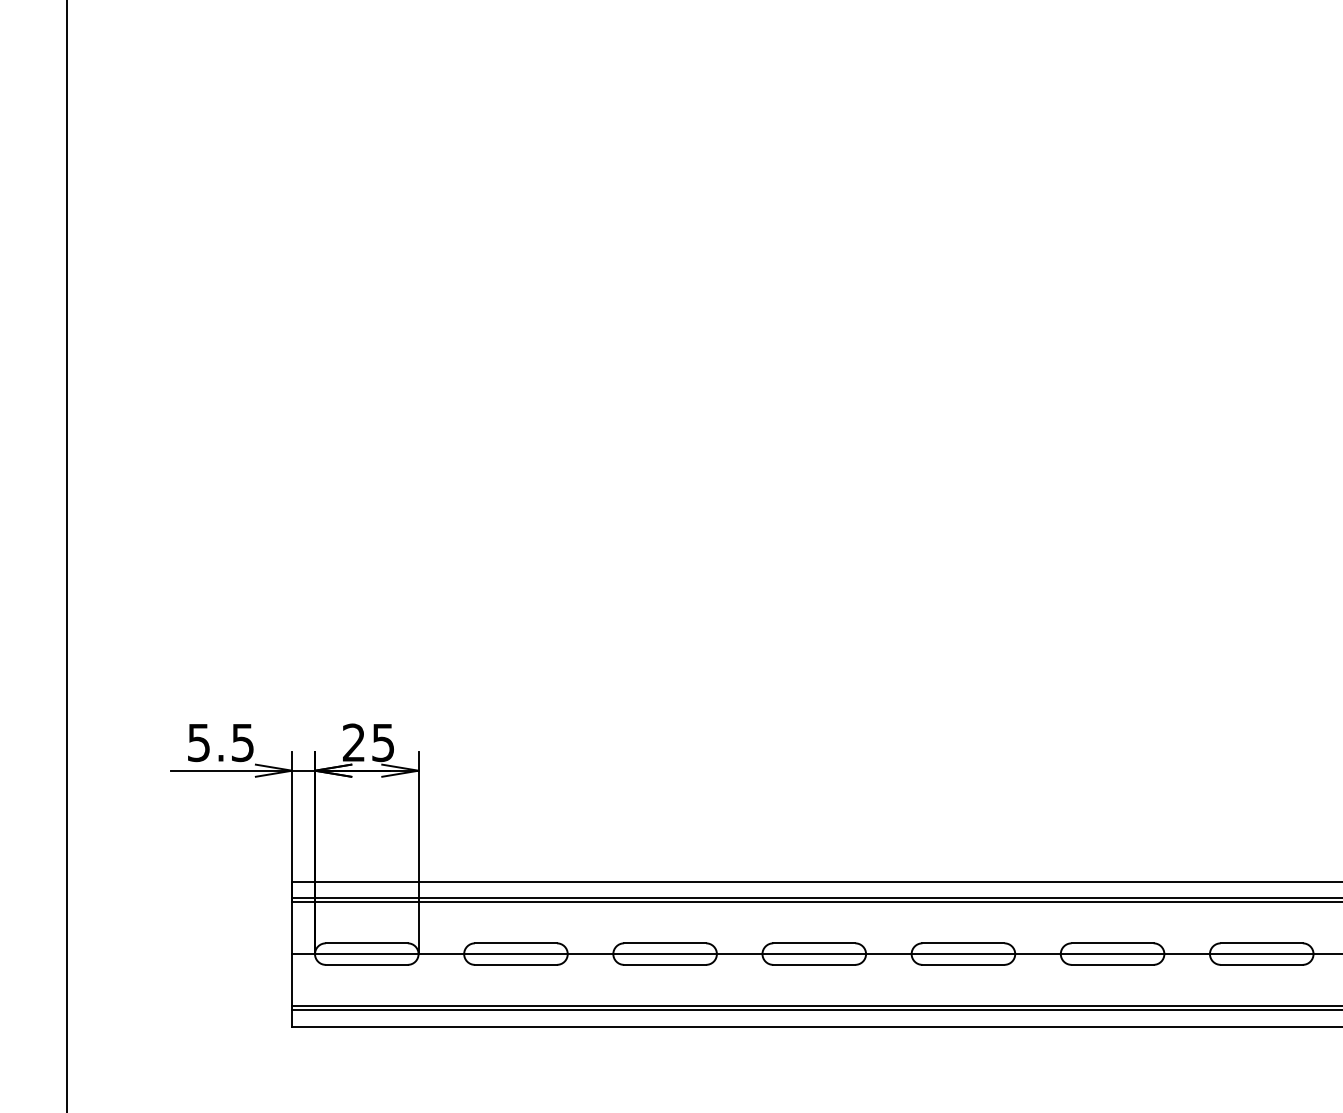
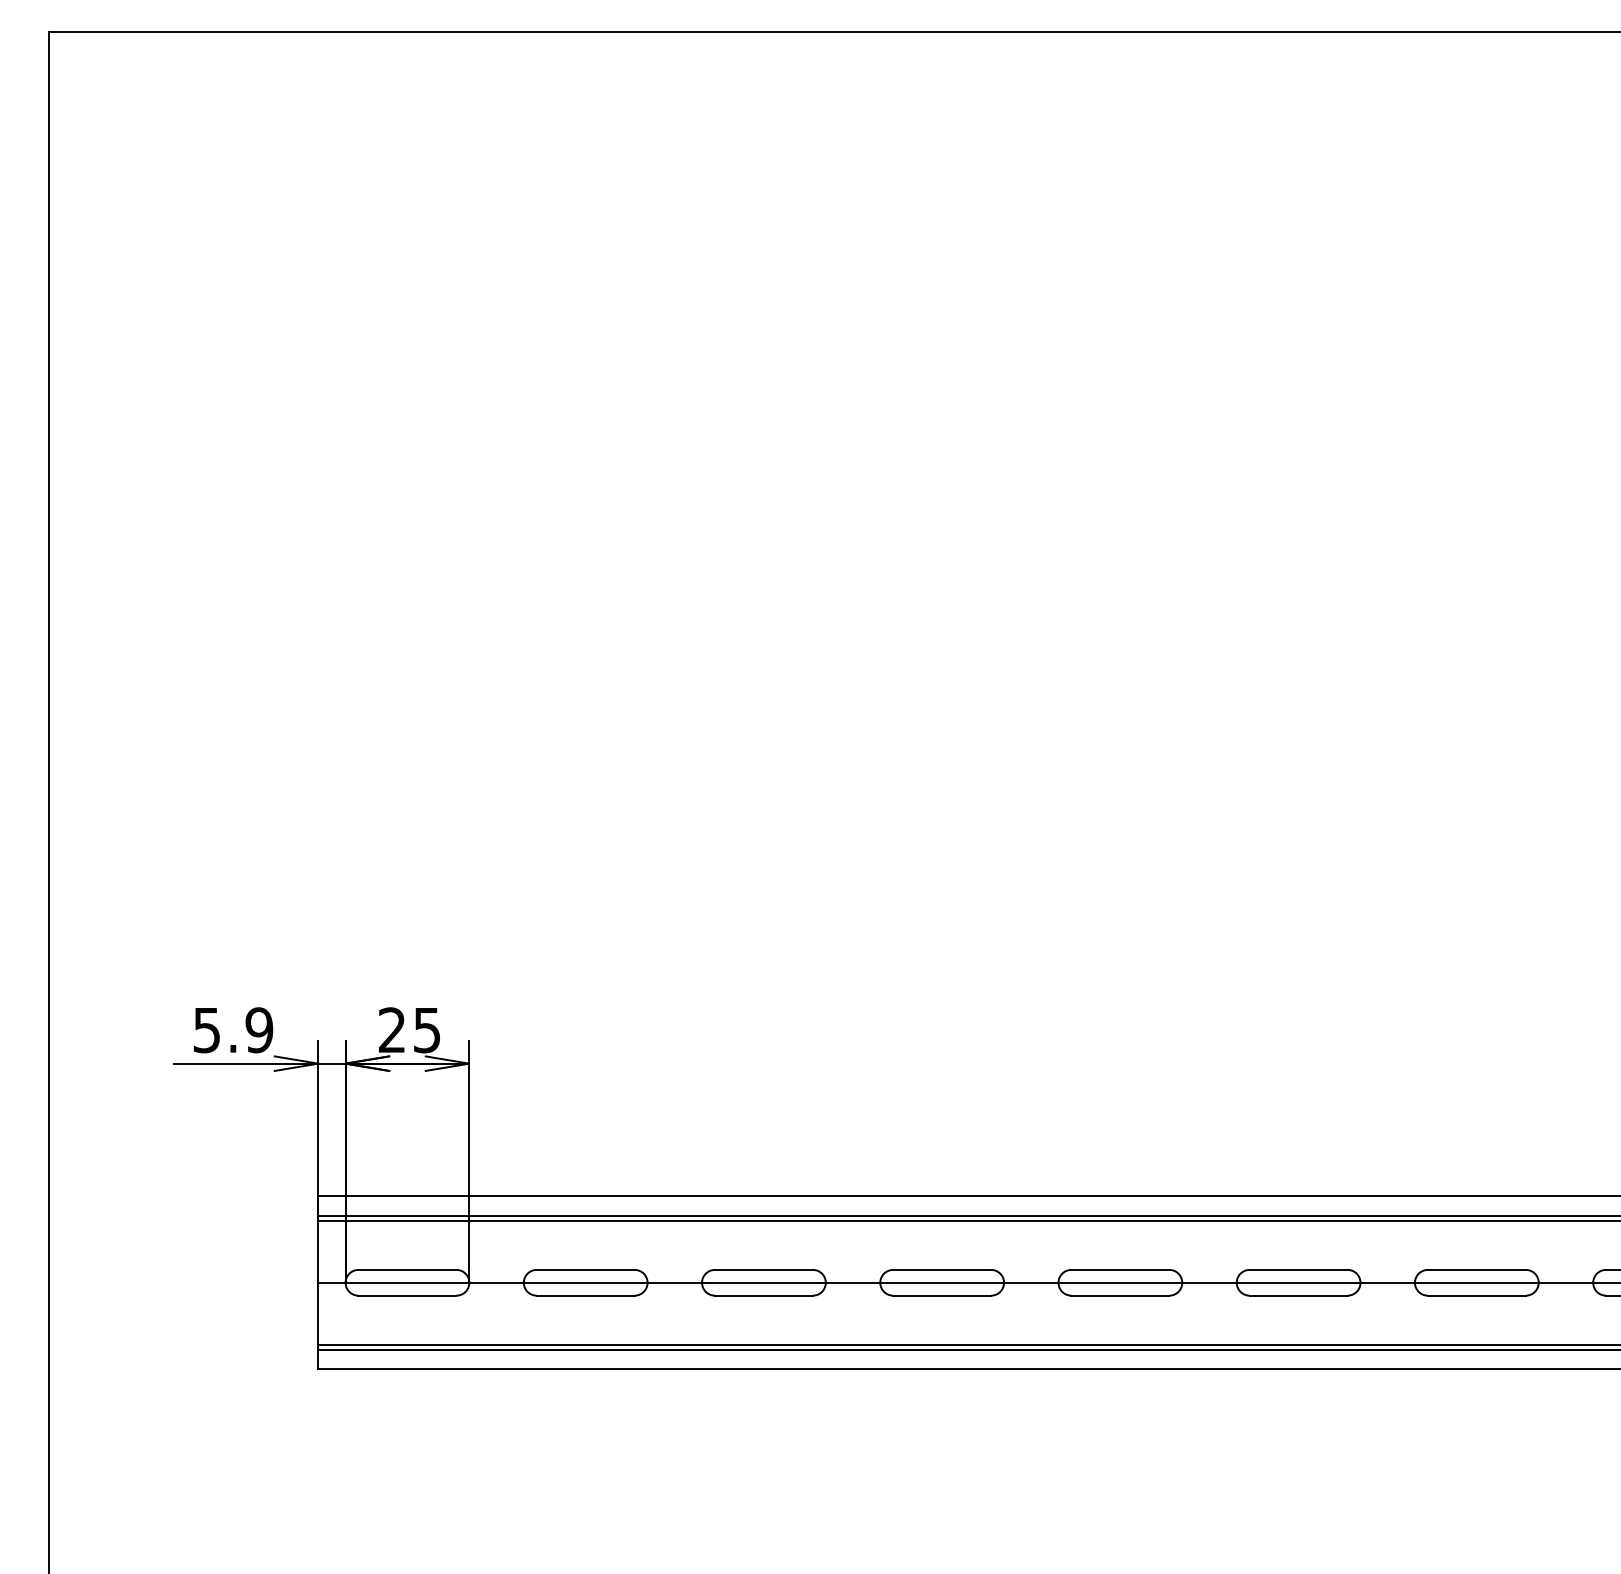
text: (242, 742) -> (259, 1030), 5.5 -> 5.9

